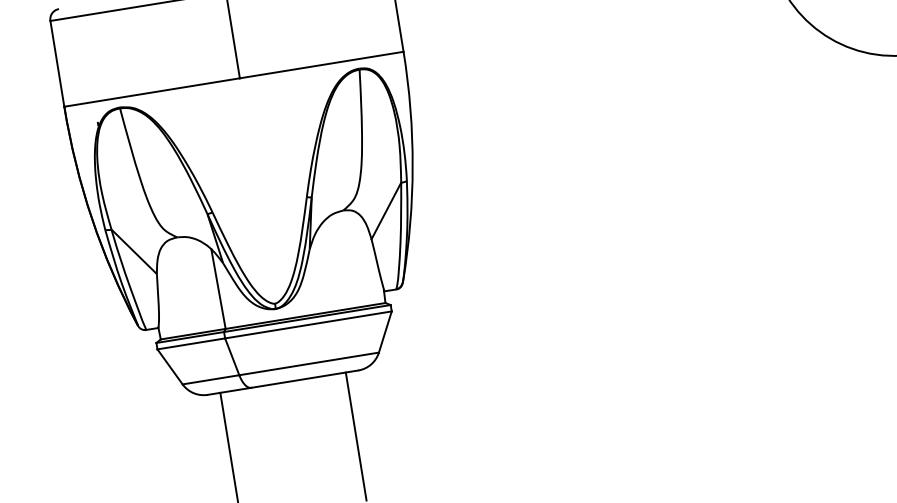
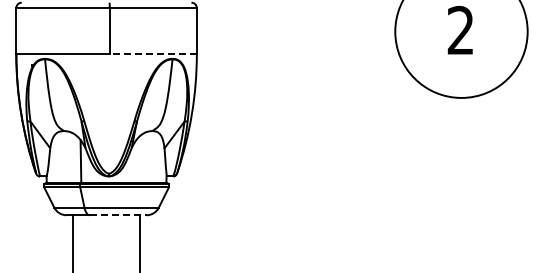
line: (322, 64) -> (153, 53), solid -> dashed
line: (305, 379) -> (118, 215), solid -> dashed

